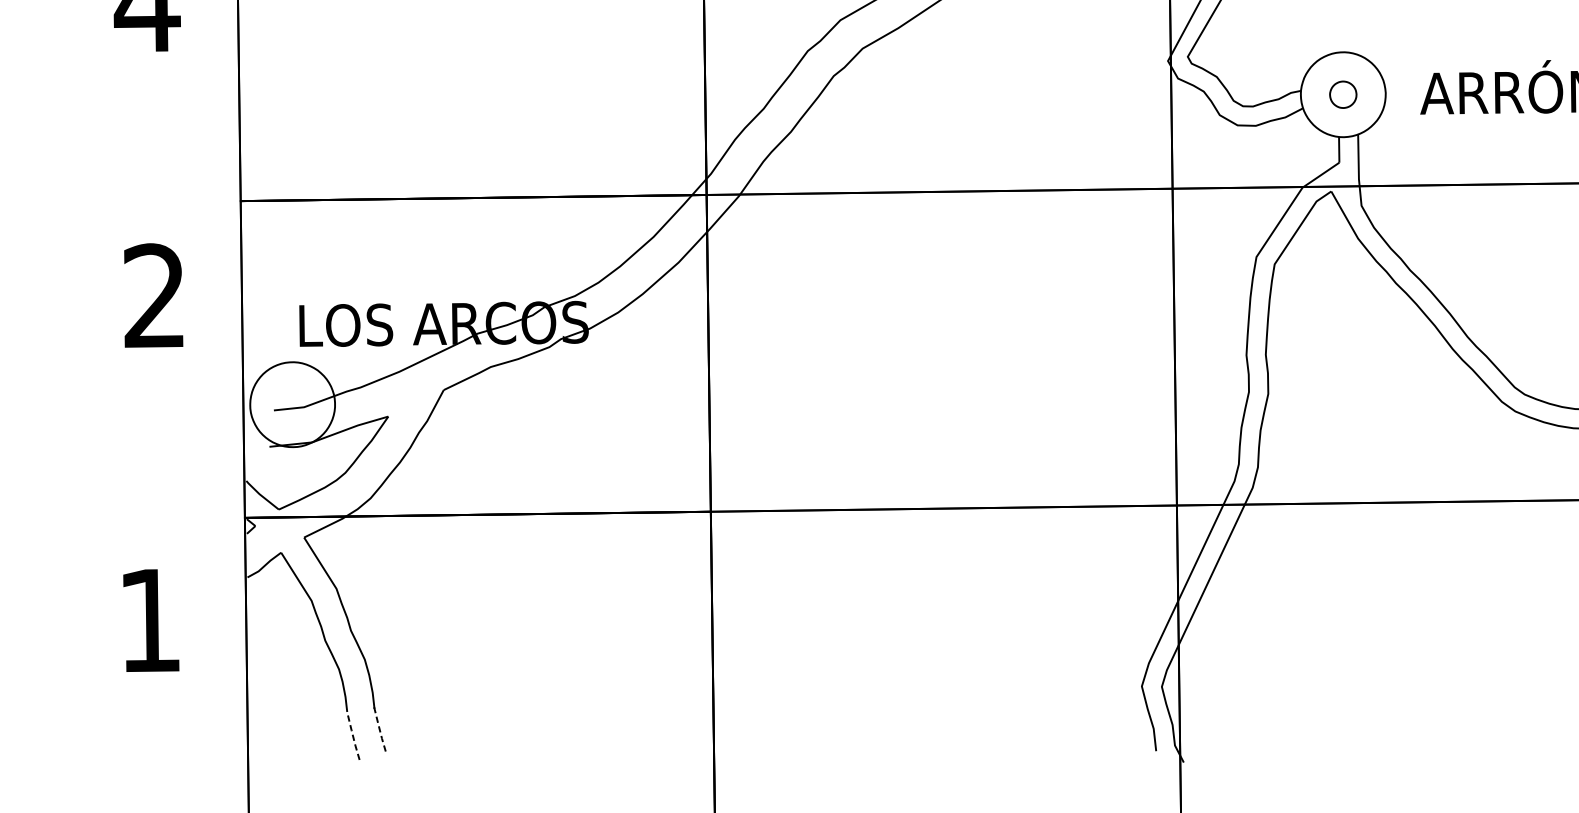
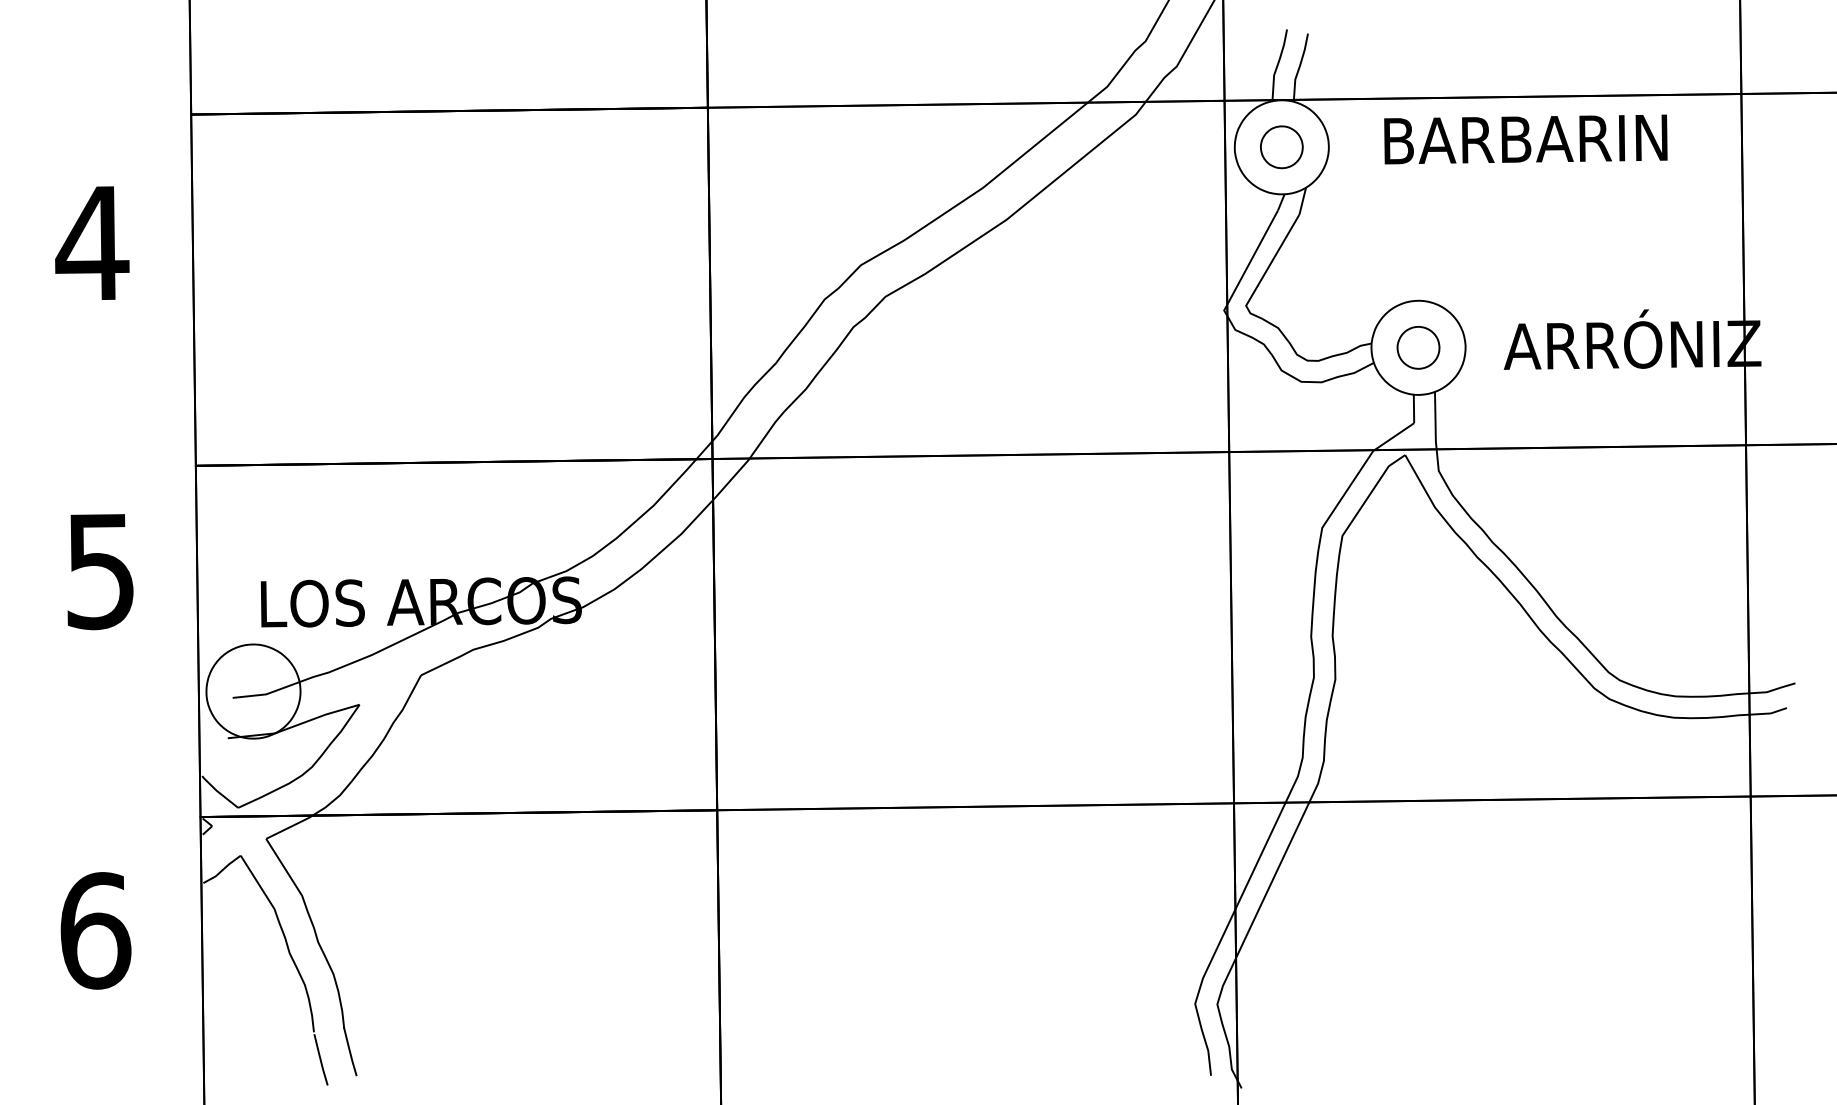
part: (1343, 94) -> (1418, 347), size x1.43
text: (153, 296) -> (99, 571), 2 -> 5
text: (150, 620) -> (95, 930), 1 -> 6
line: (379, 729) -> (349, 1051), dashed -> solid
line: (353, 736) -> (320, 1059), dashed -> solid

